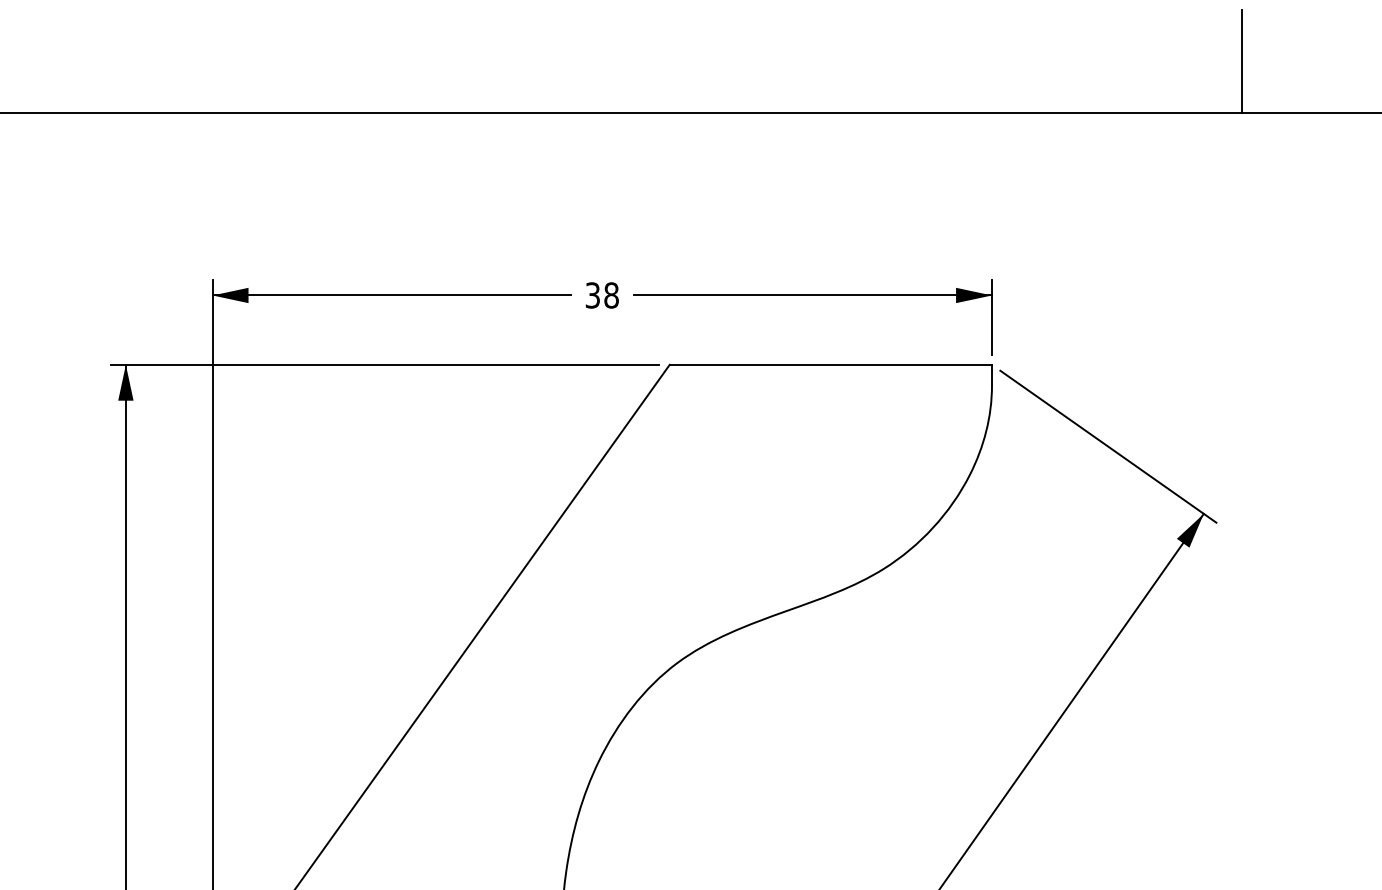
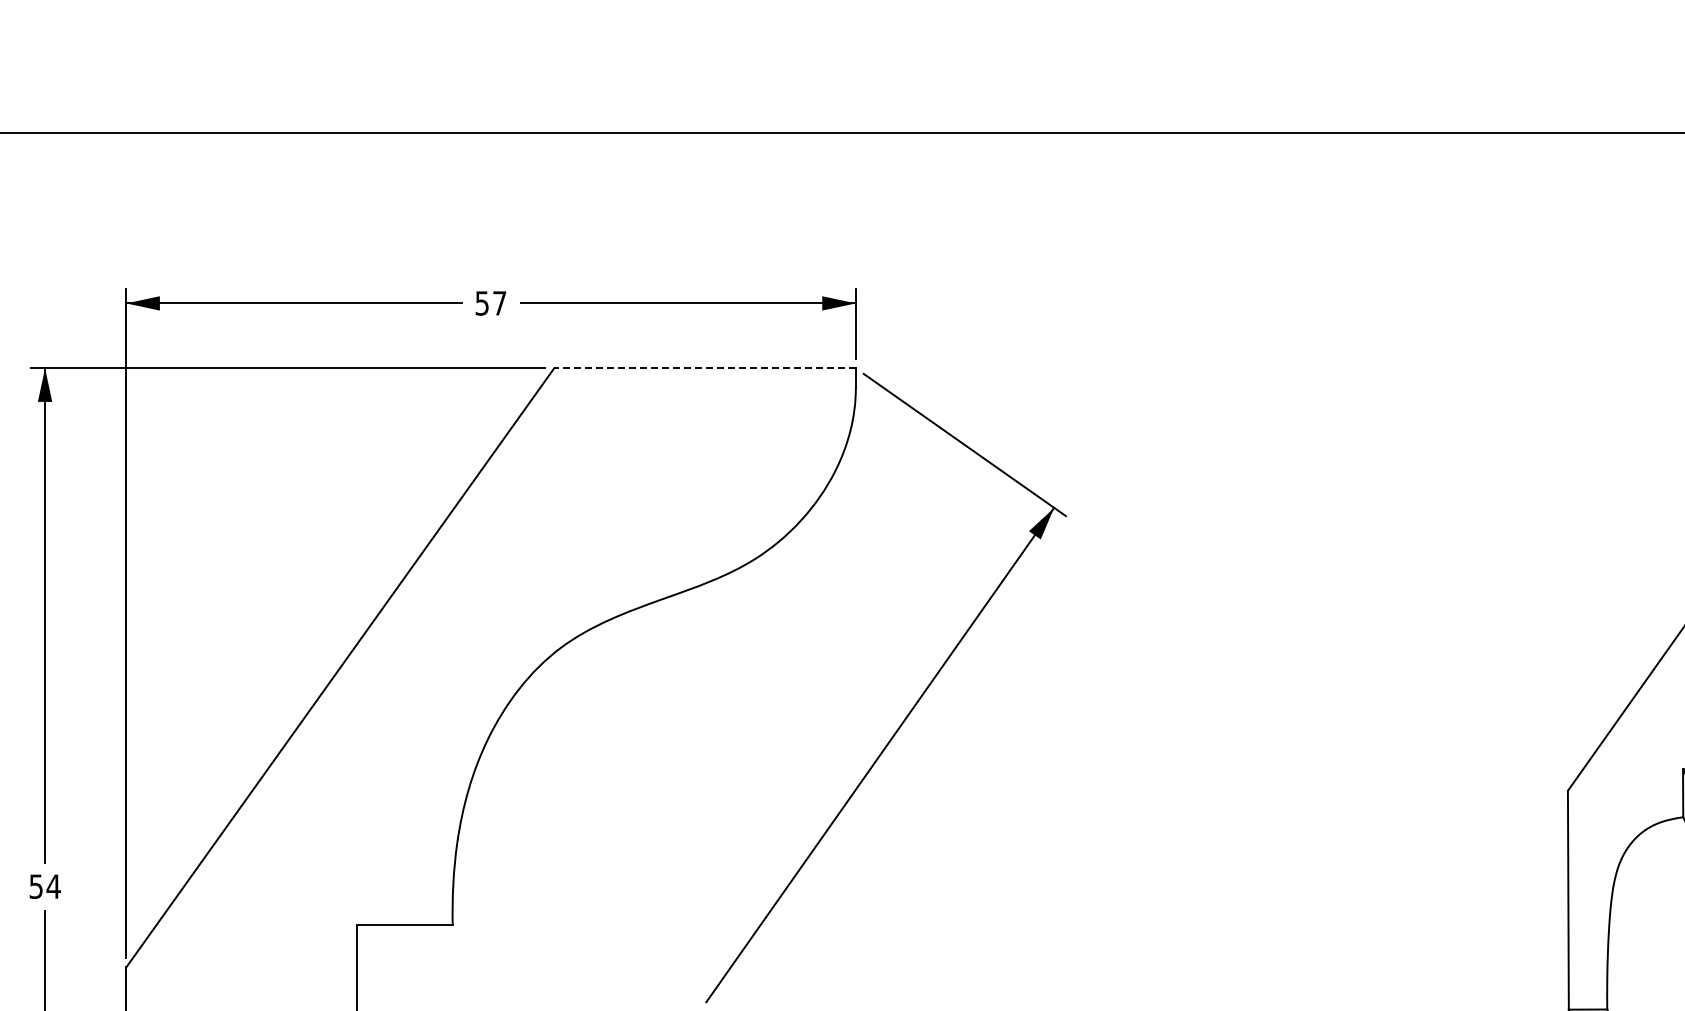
line: (1241, 61) -> (1089, 84), removed
text: (602, 295) -> (491, 303), 38 -> 57
line: (831, 365) -> (705, 368), solid -> dashed

